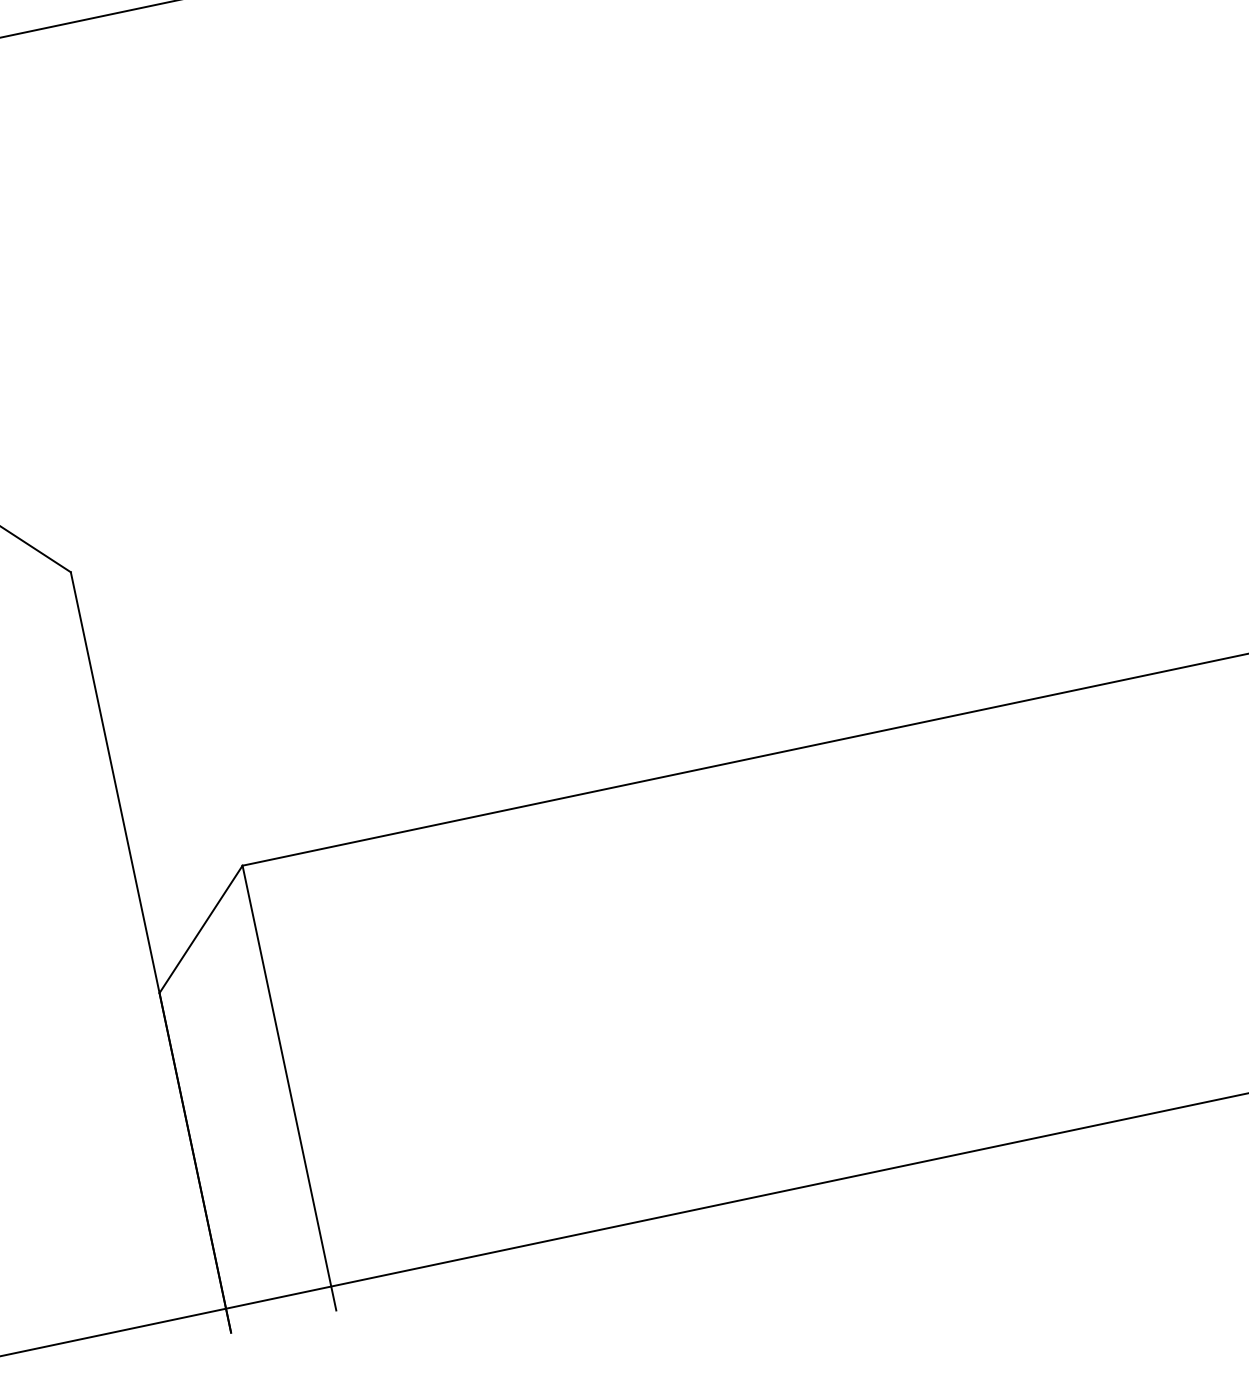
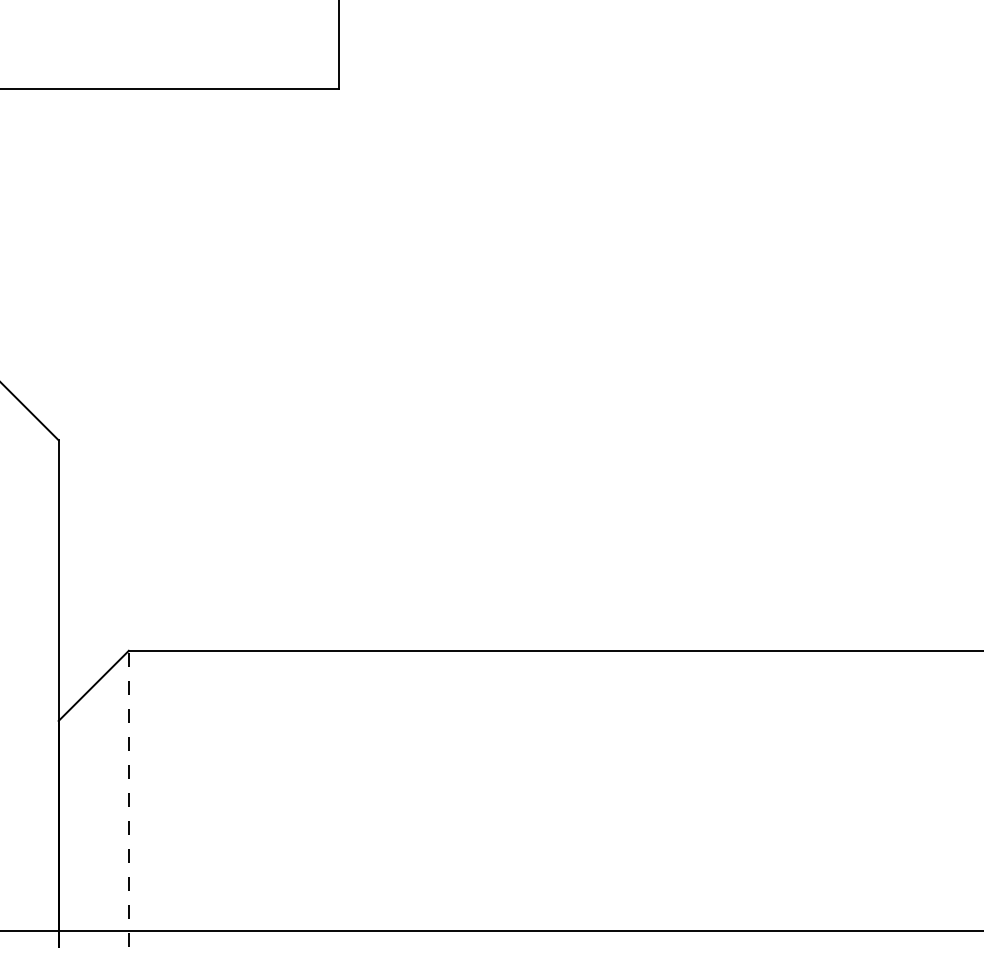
line: (288, 1087) -> (128, 798), solid -> dashed

